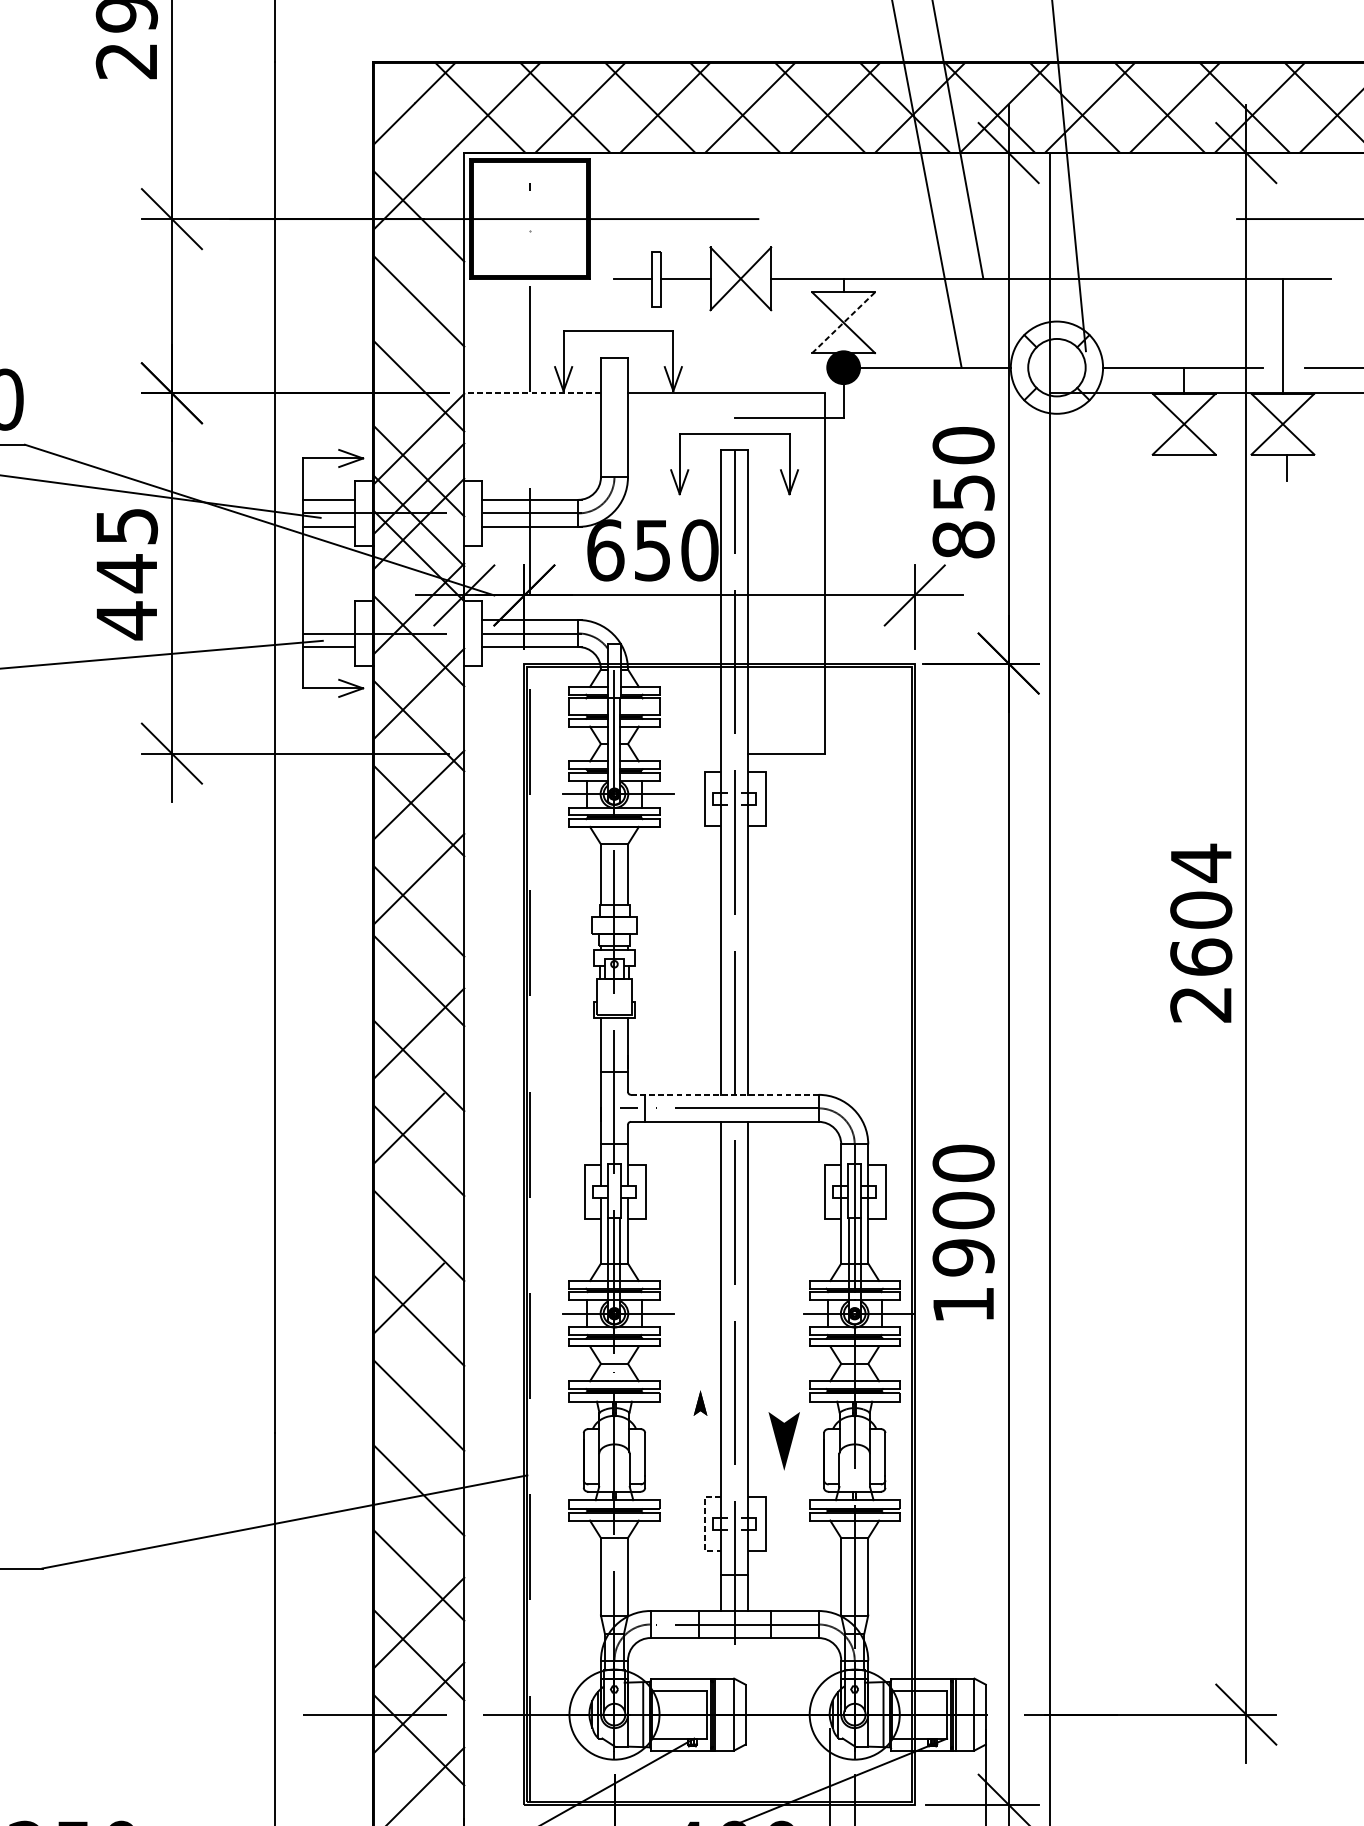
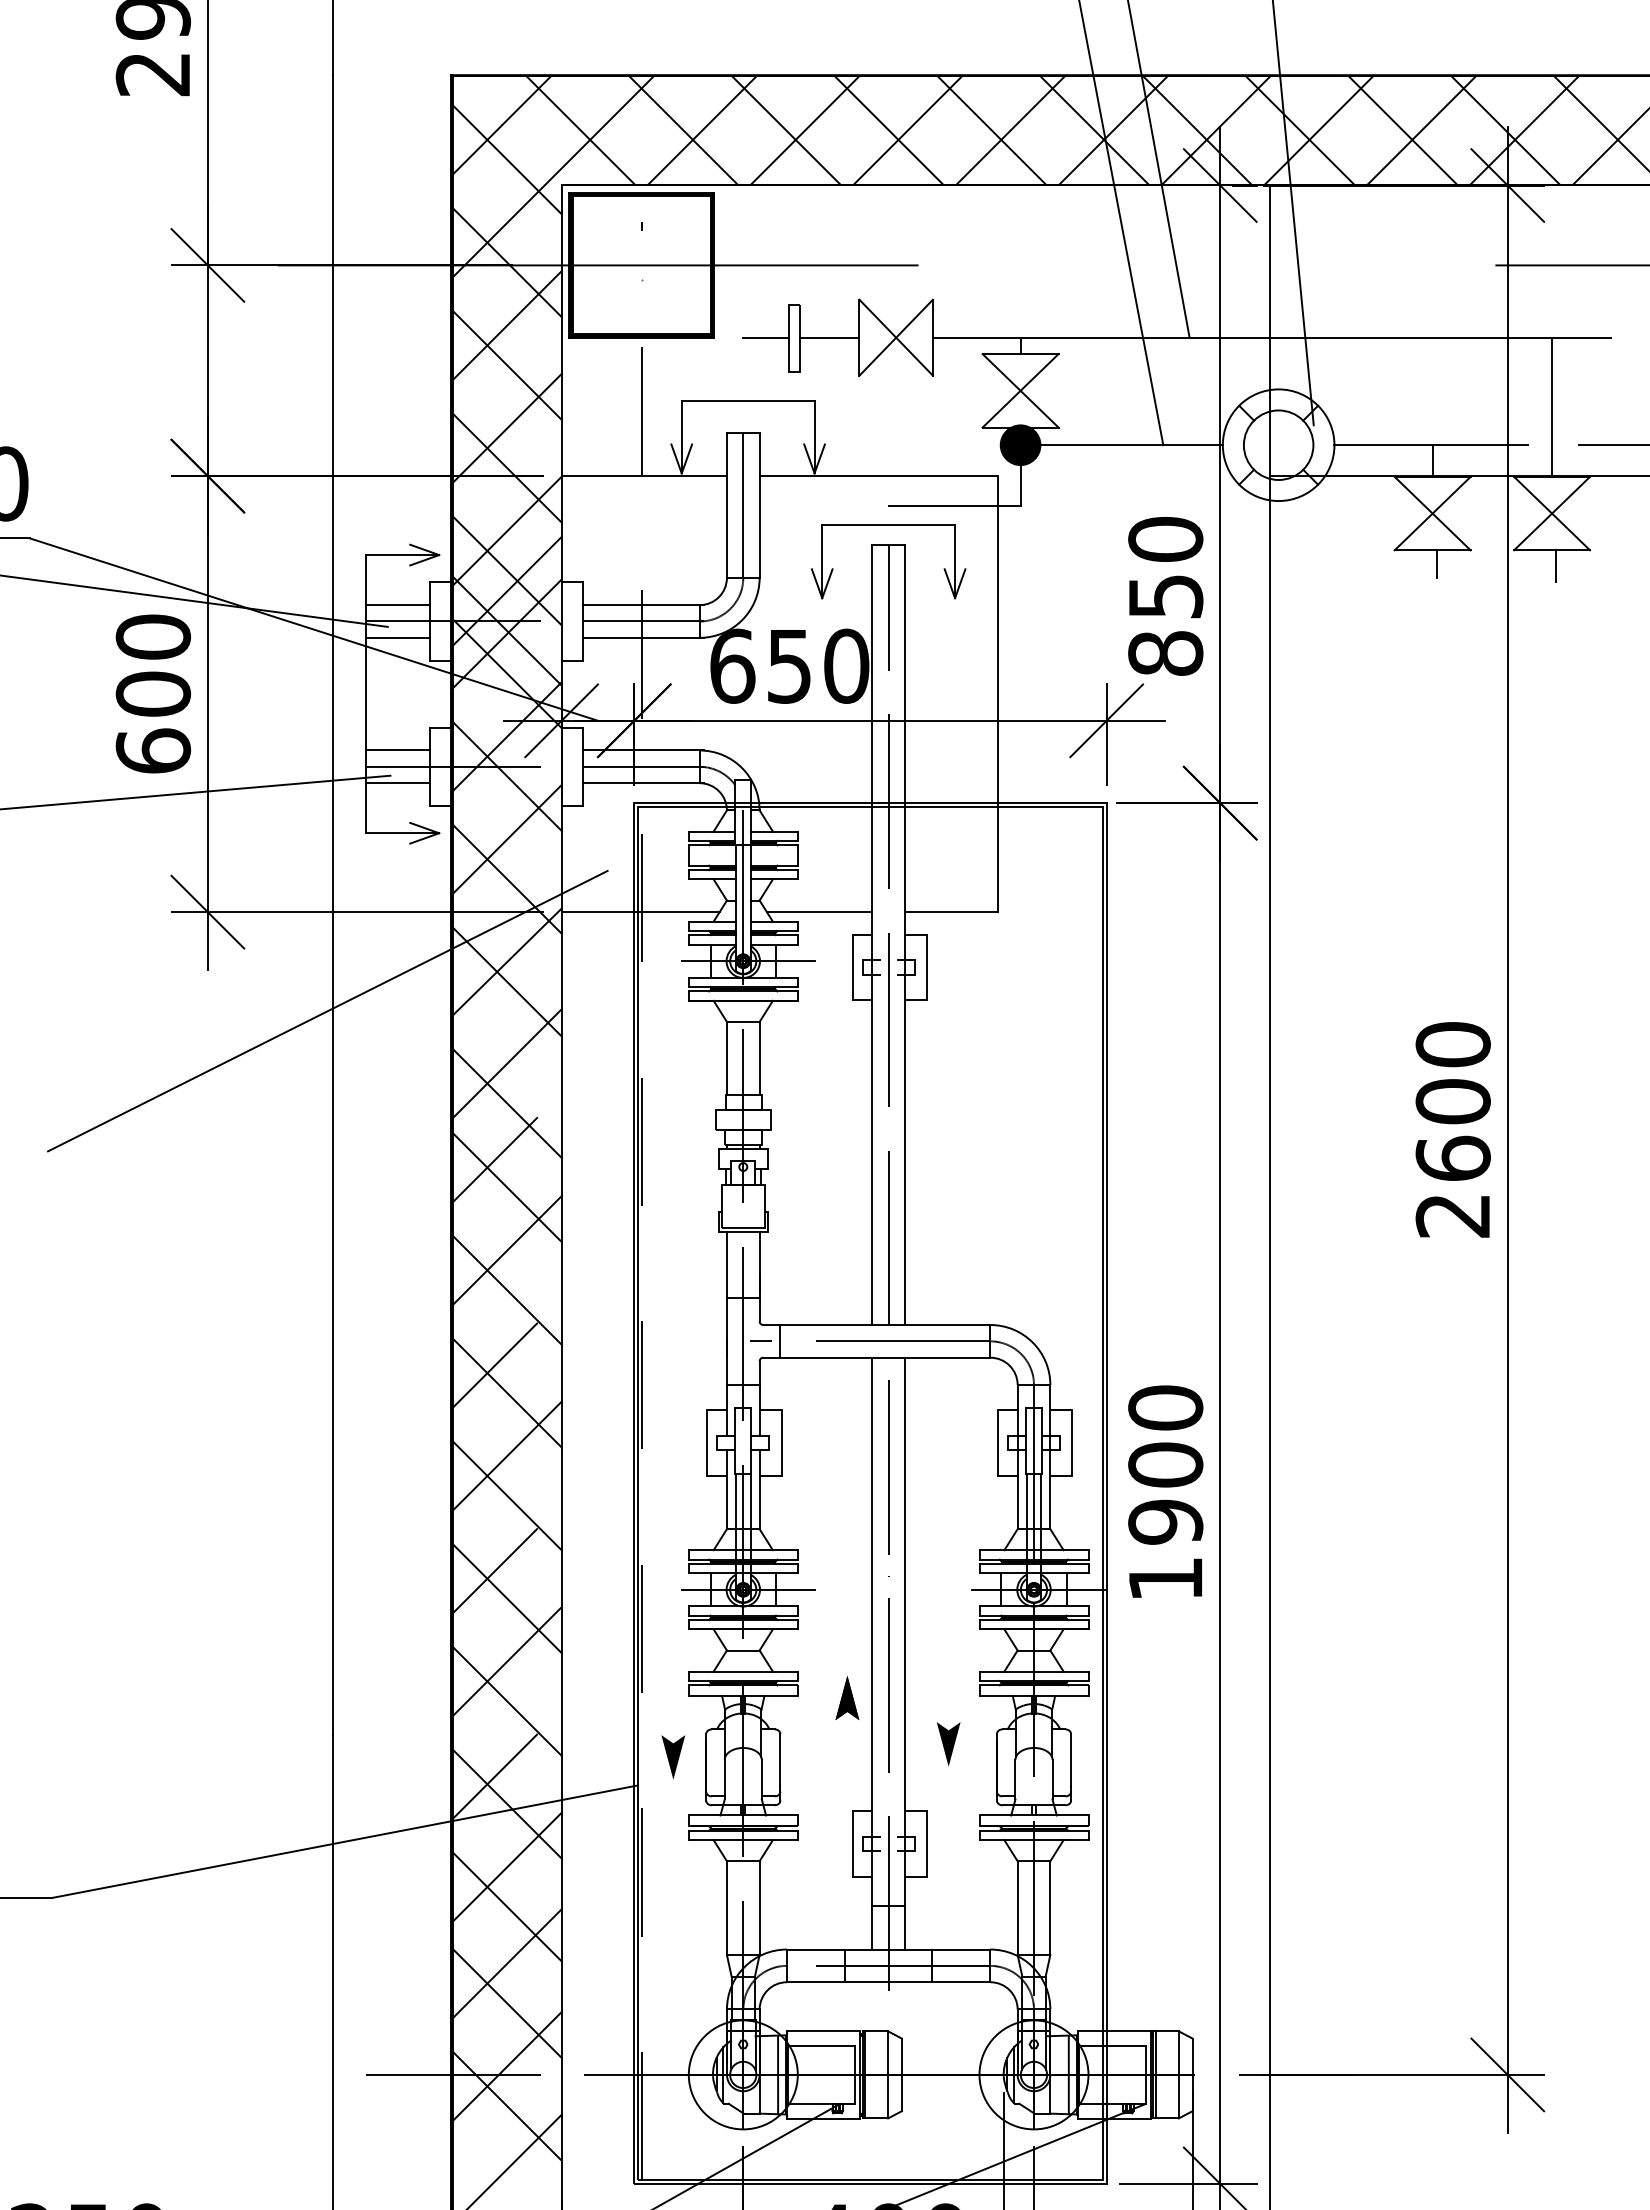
line: (418, 131) -> (506, 159), added
line: (418, 268) -> (506, 325), added
line: (843, 322) -> (1020, 390), dashed -> solid
line: (418, 353) -> (506, 428), added
line: (532, 393) -> (644, 476), dashed -> solid
line: (614, 417) -> (743, 505), added
line: (1187, 465) -> (1436, 563), added
text: (127, 573) -> (153, 694), 445 -> 600
line: (328, 620) -> (397, 750), added
line: (529, 753) -> (640, 912), added
line: (677, 753) -> (819, 912), added
line: (270, 834) -> (327, 1010), added
text: (1200, 862) -> (1452, 1044), 2604 -> 2600
line: (408, 958) -> (494, 1159), added
line: (724, 1095) -> (876, 1325), dashed -> solid
line: (418, 1202) -> (506, 1455), added
line: (418, 1372) -> (506, 1661), added
part: (700, 1402) -> (847, 1697), size x1.43
part: (784, 1441) -> (948, 1744), size x0.62
part: (556, 1452) -> (673, 1757), added
line: (408, 1467) -> (494, 1776), added
line: (704, 1524) -> (852, 1844), dashed -> solid
line: (418, 1542) -> (506, 1866), added

